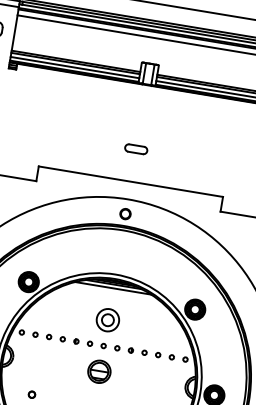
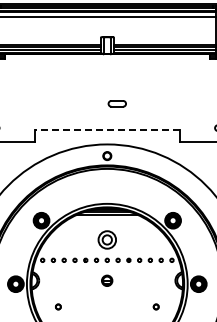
part: (135, 148) -> (116, 103), moved
line: (131, 181) -> (107, 130), solid -> dashed
part: (98, 371) -> (106, 280), size x0.6

